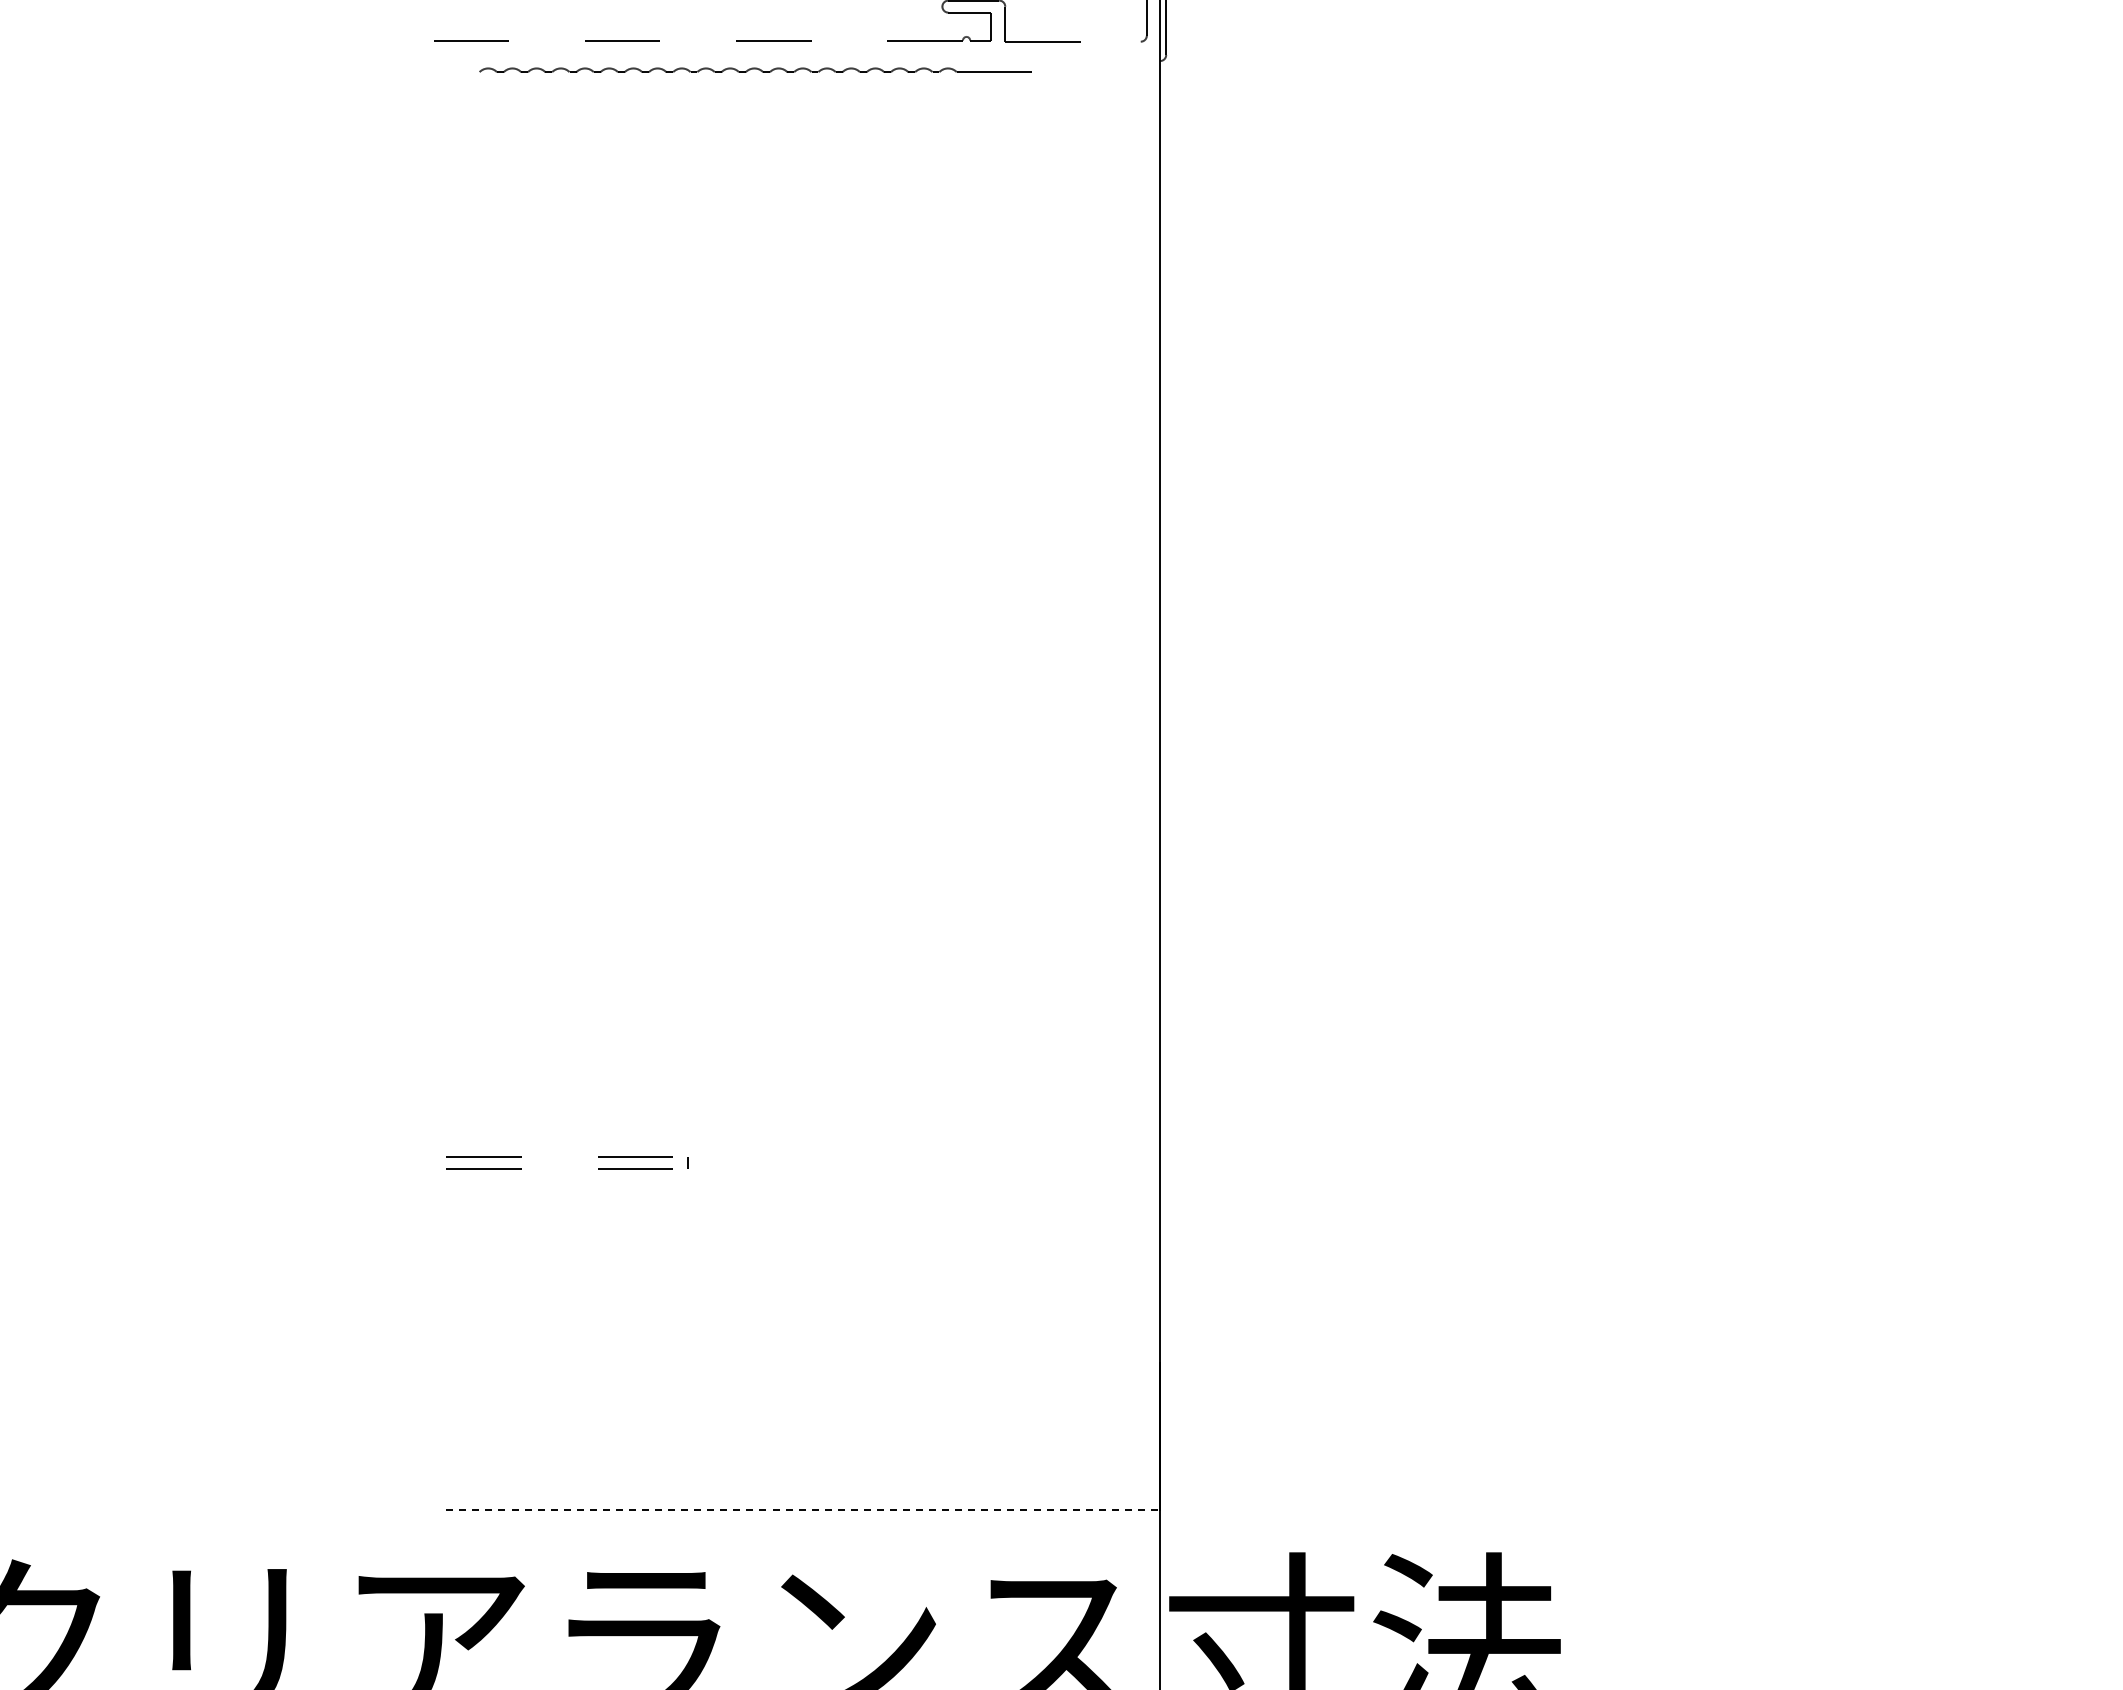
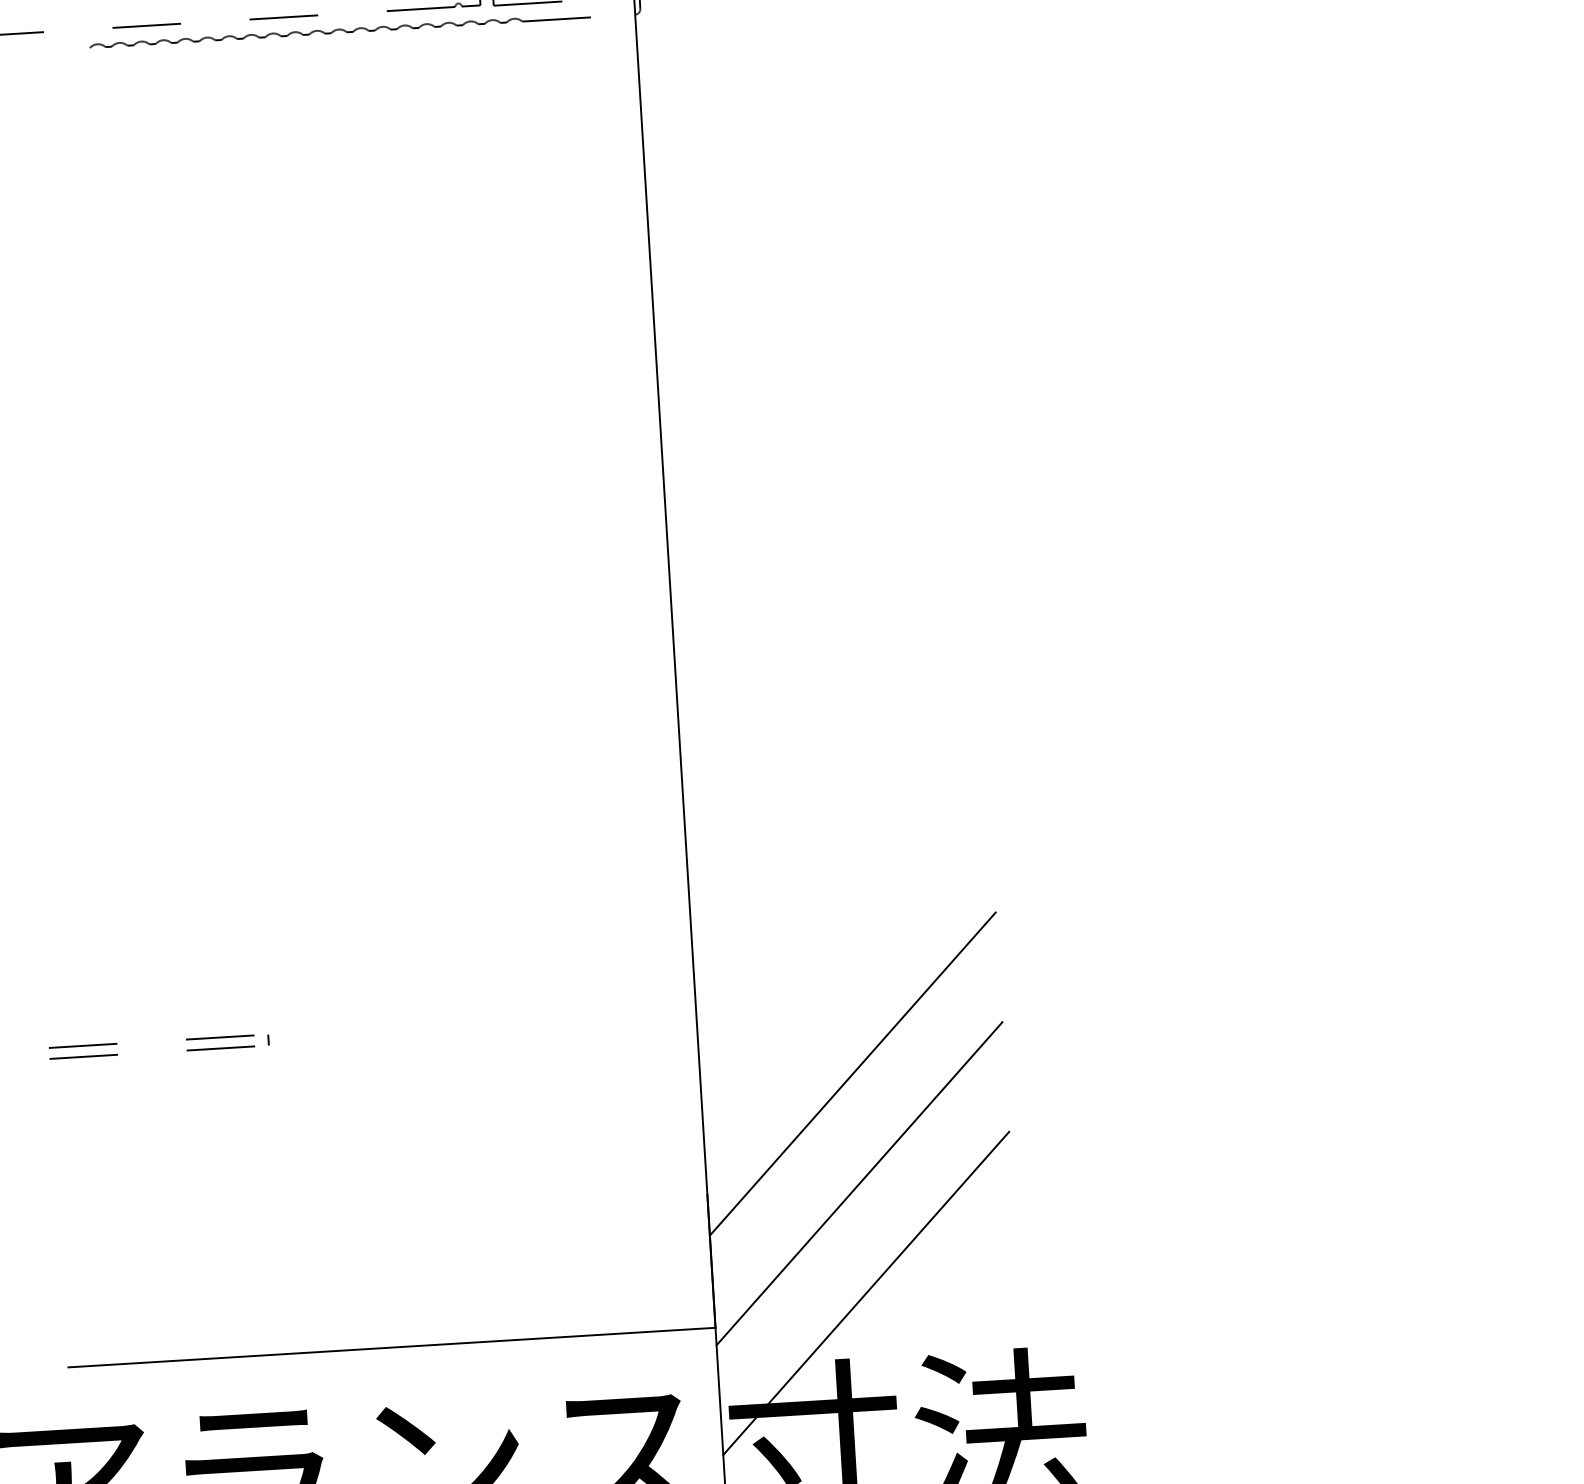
part: (755, 69) -> (339, 30), moved
line: (1328, 1239) -> (853, 1073), added
line: (1328, 1360) -> (859, 1183), added
line: (1328, 1481) -> (866, 1292), added
line: (803, 1509) -> (392, 1347), dashed -> solid

